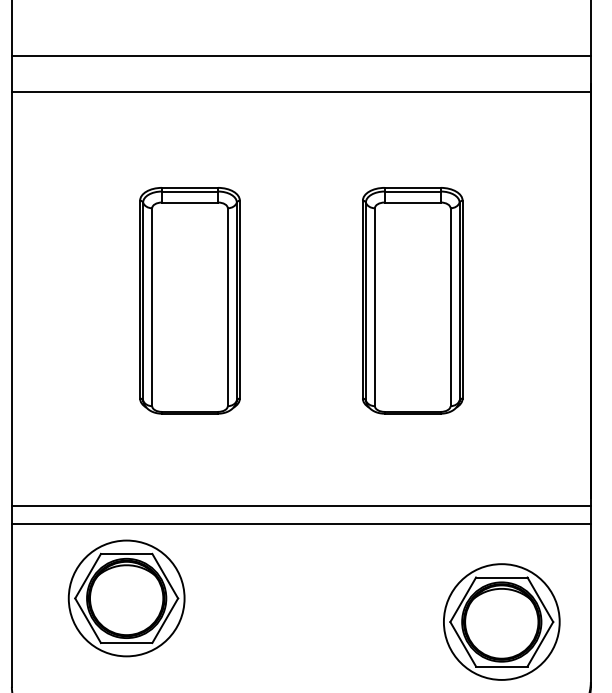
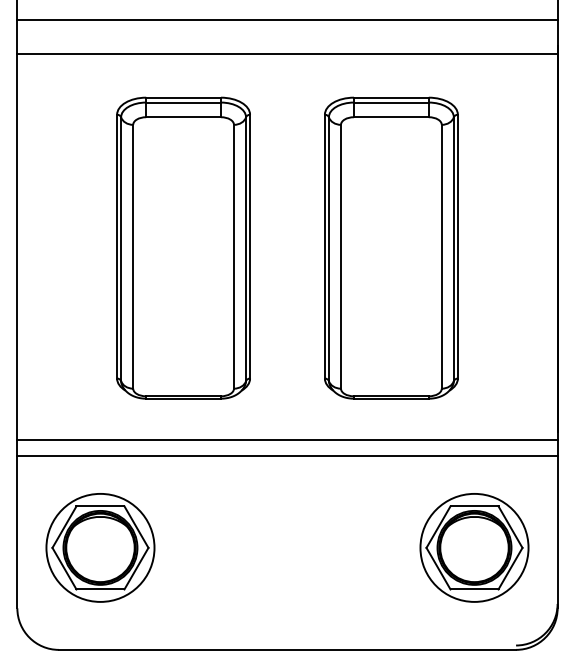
part: (189, 300) -> (183, 247), size x1.43
part: (412, 300) -> (391, 247), size x1.43
part: (126, 598) -> (100, 547), moved

